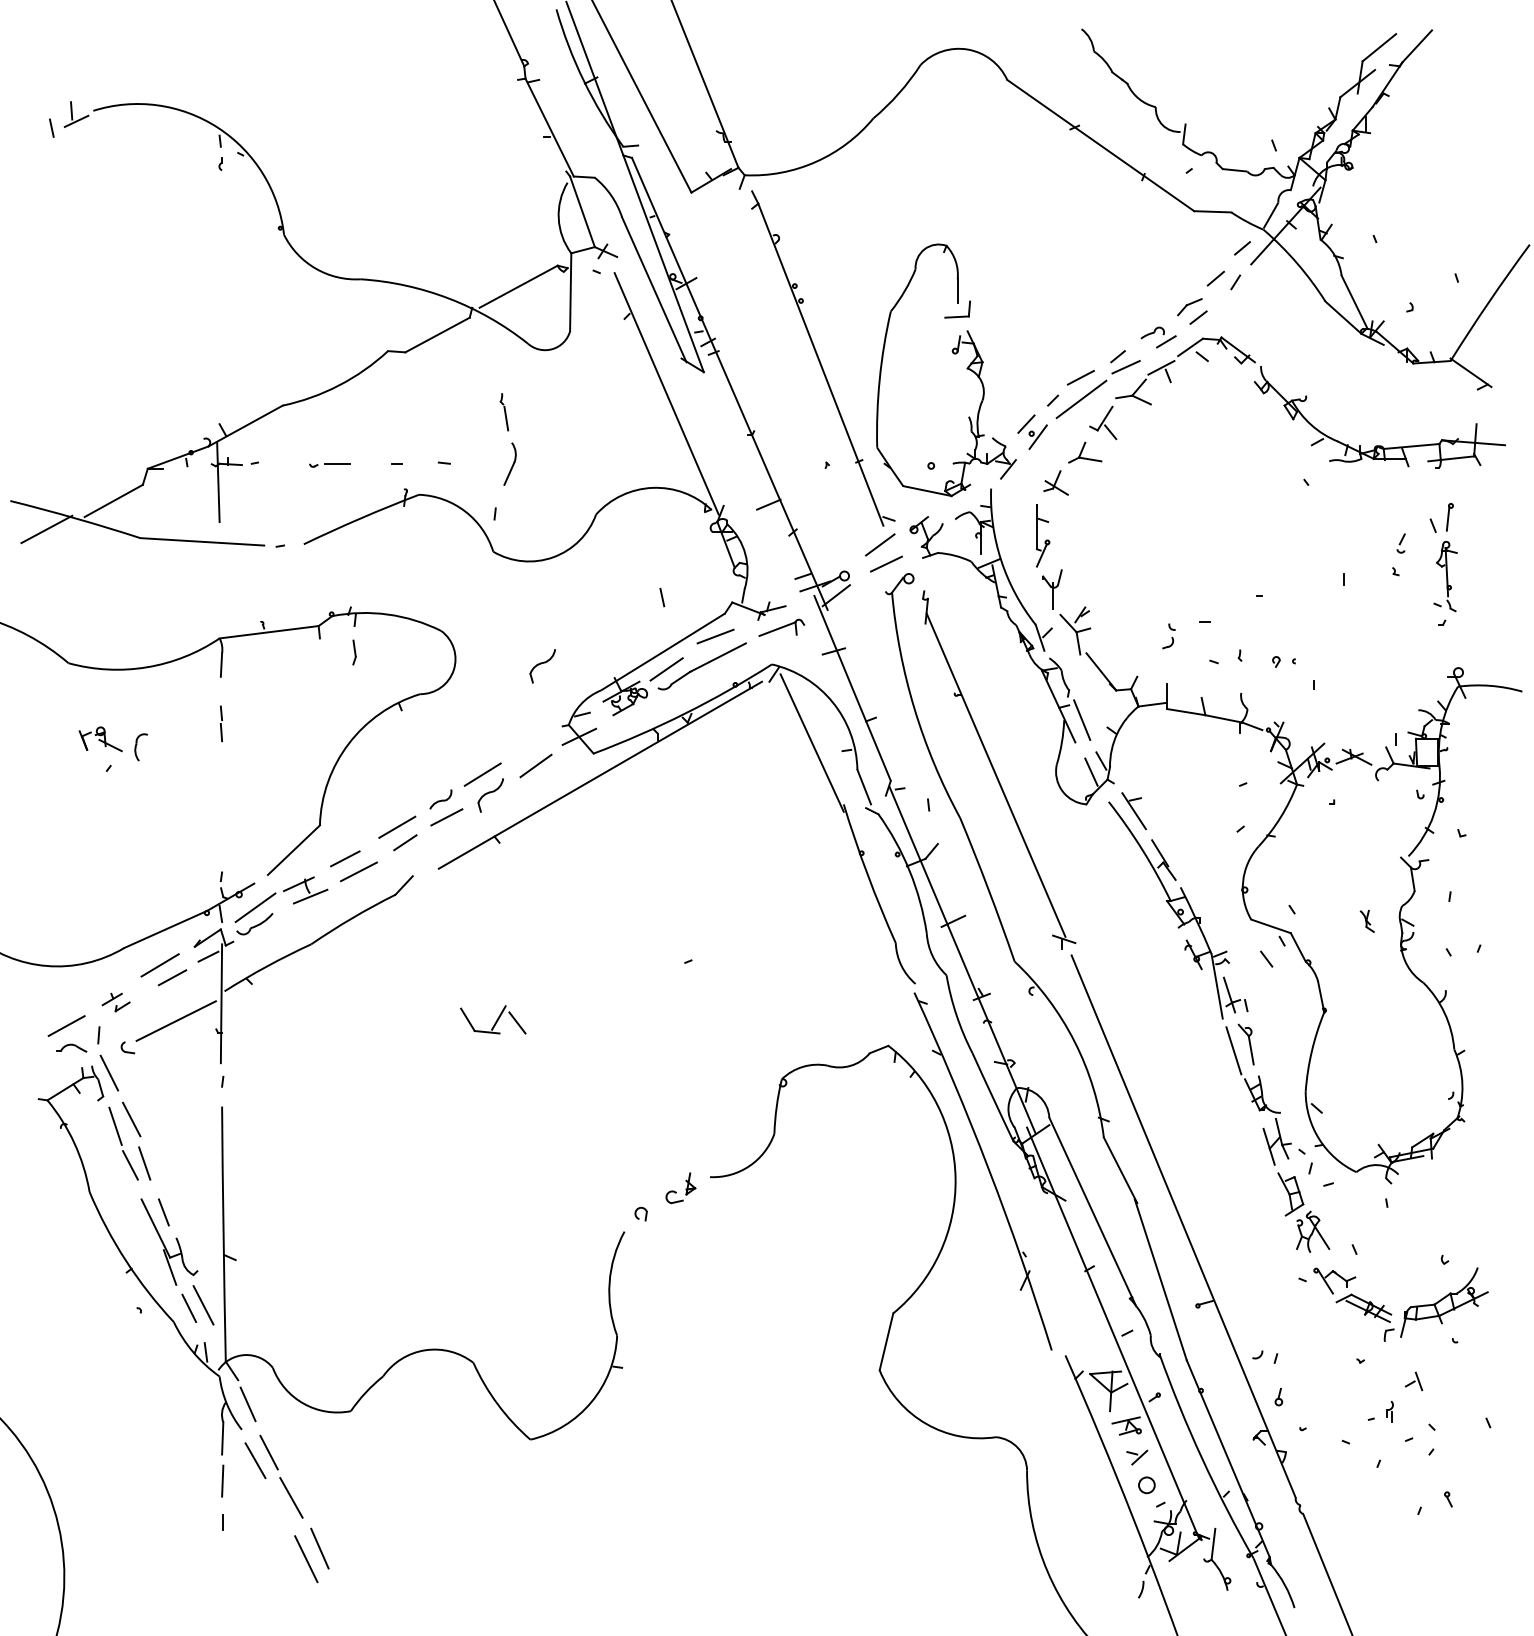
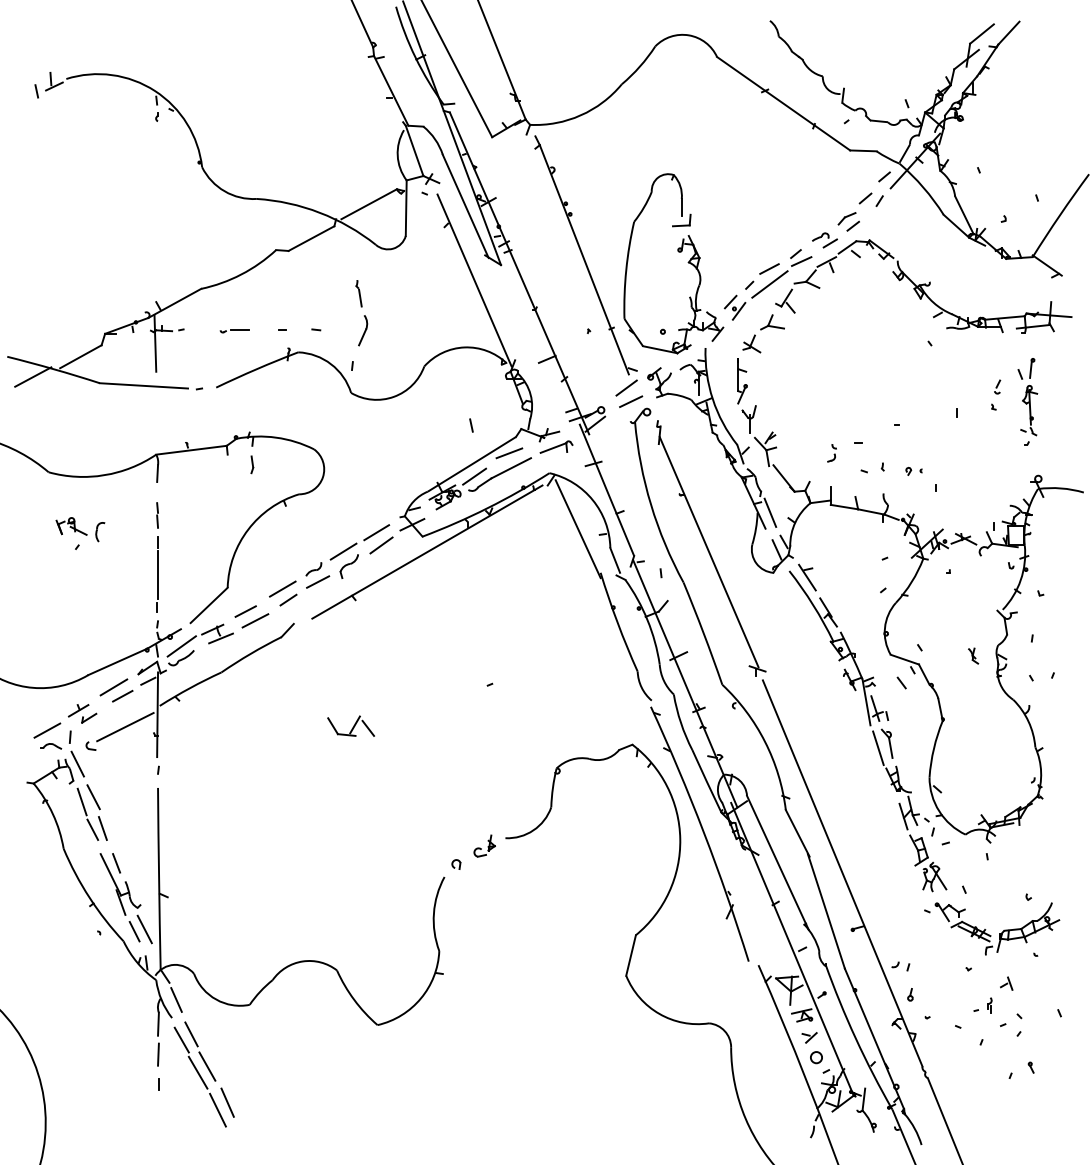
part: (541, 666) -> (385, 474), removed
line: (528, 747) -> (376, 532), added
line: (221, 806) -> (157, 574), added
part: (116, 1001) -> (82, 713), size x1.43
line: (277, 1506) -> (197, 1072), added

